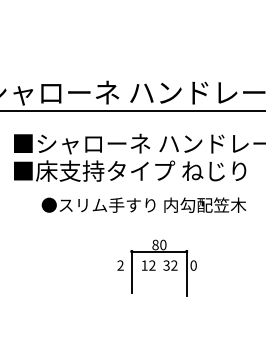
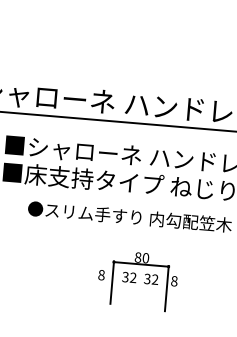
text: (120, 265) -> (101, 275), 2 -> 8
text: (144, 265) -> (125, 277), 12 -> 32
text: (193, 265) -> (174, 281), 0 -> 8

